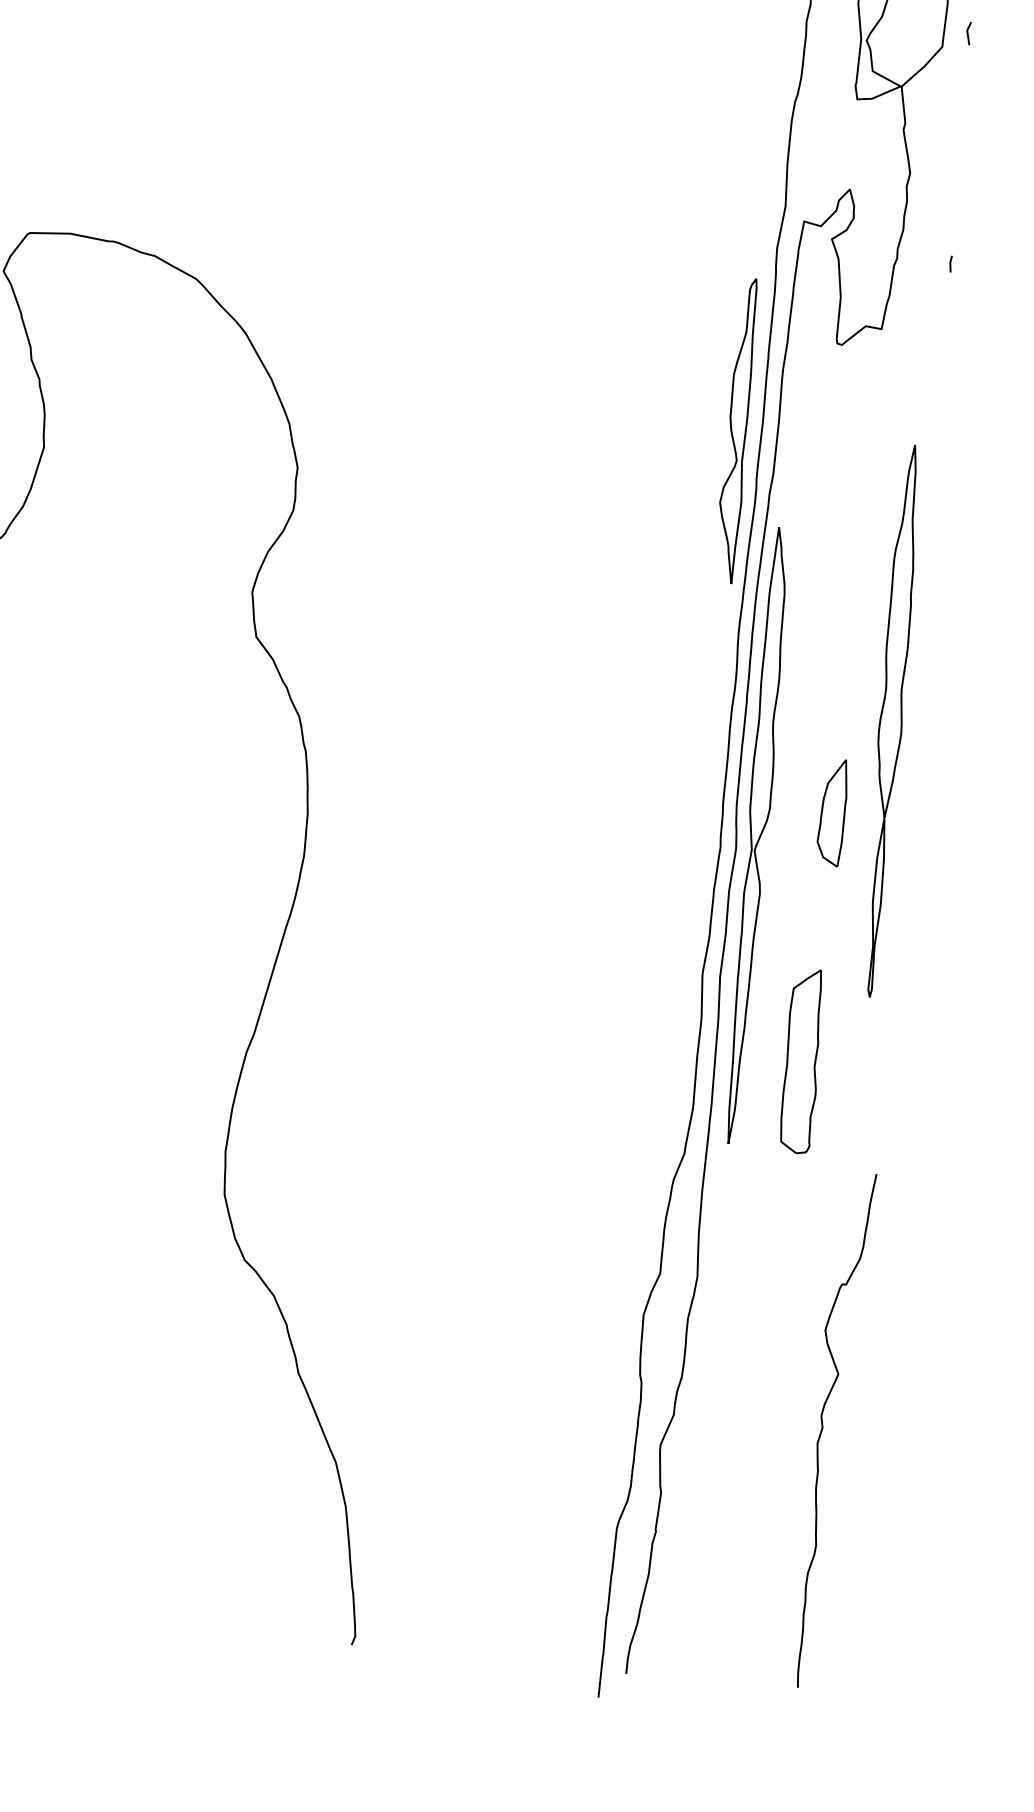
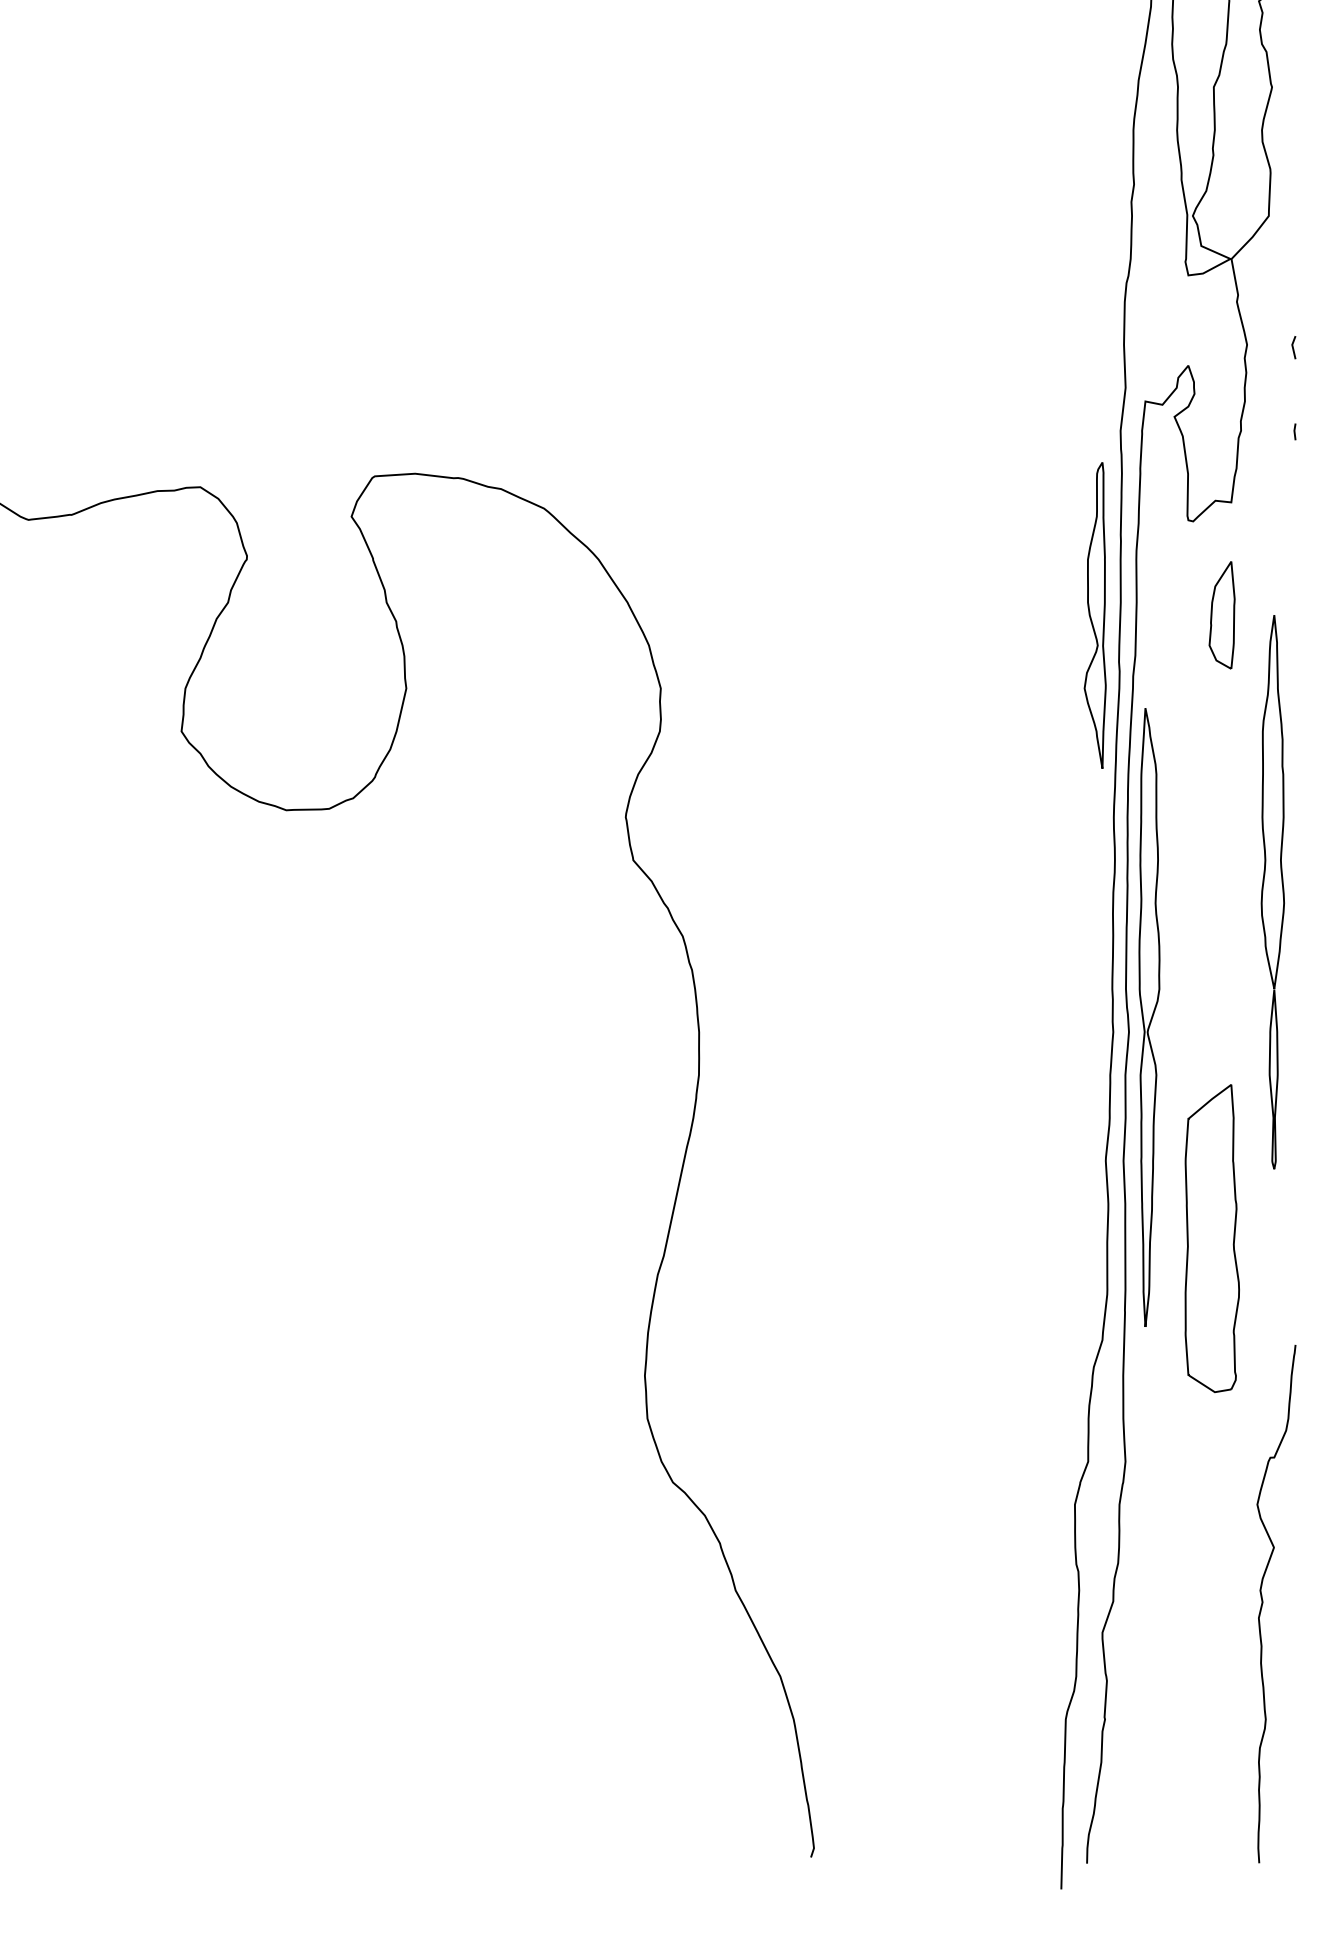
line: (968, 33) -> (1293, 347), moved
part: (831, 812) -> (1221, 615), moved
part: (801, 1061) -> (1211, 1238), size x1.67

